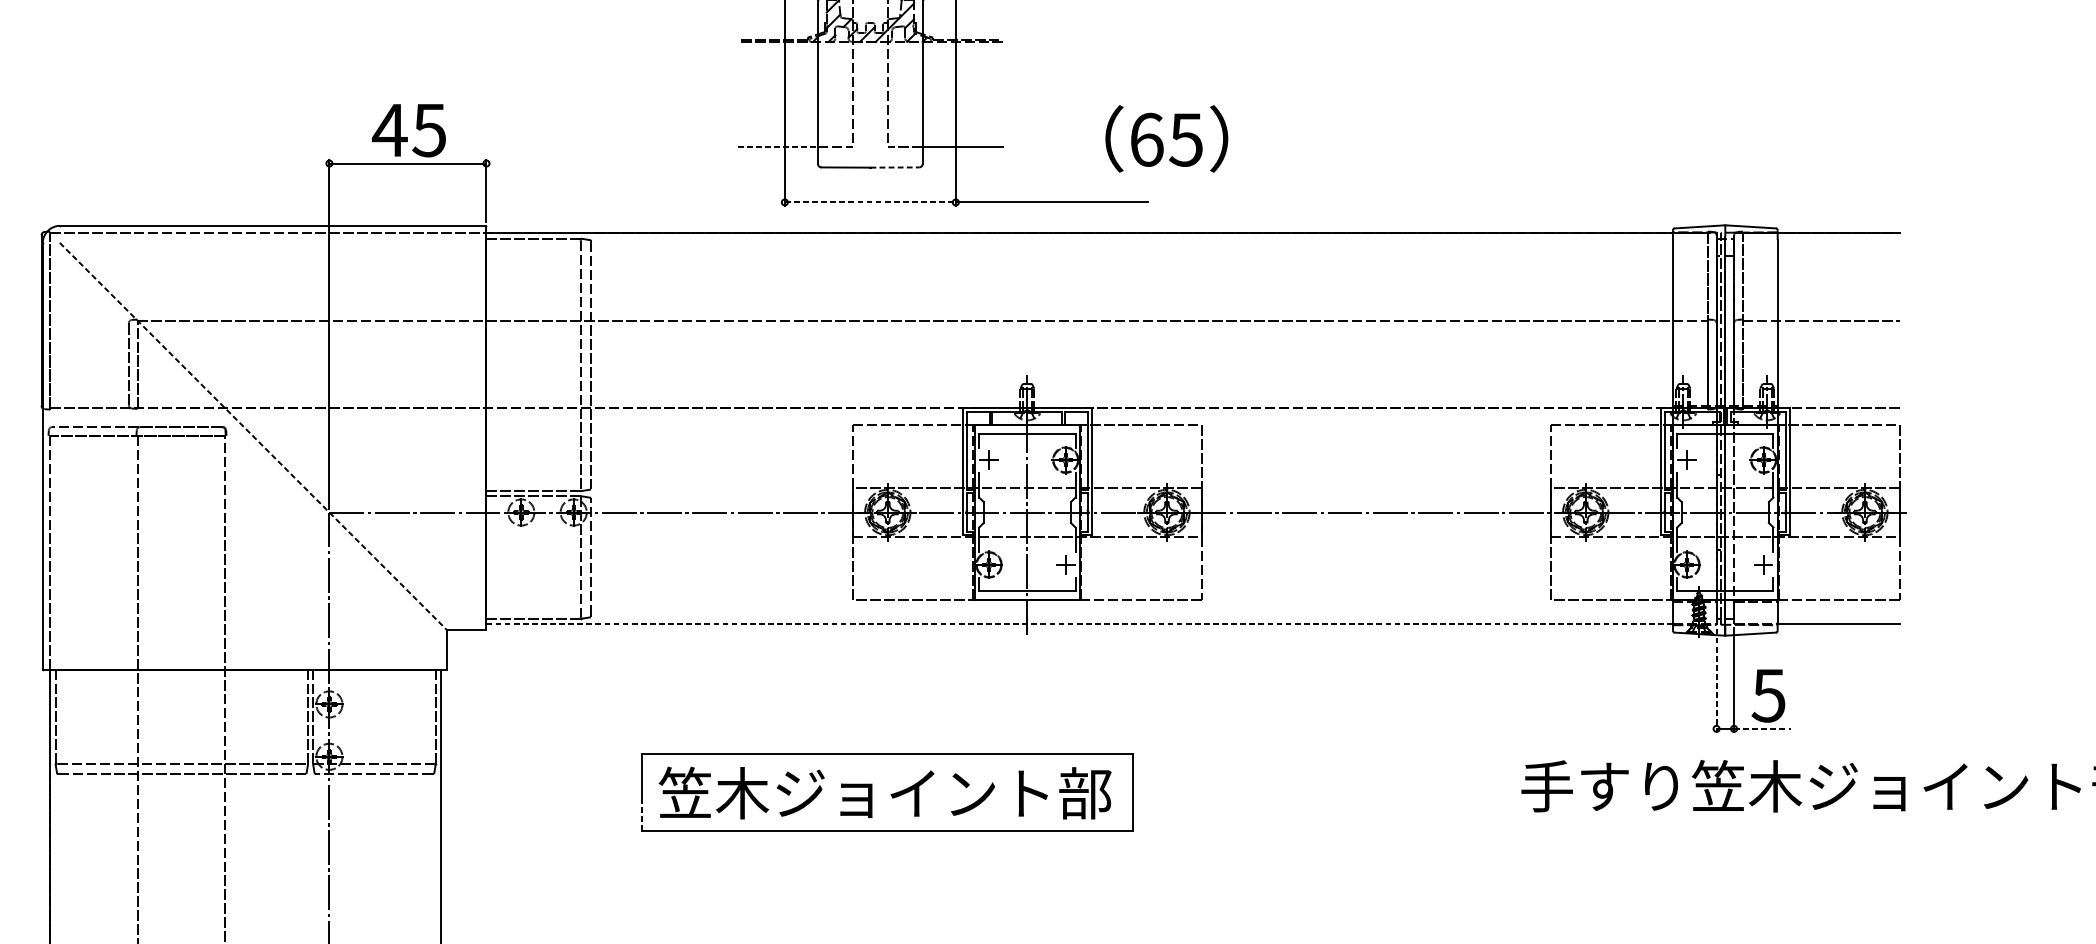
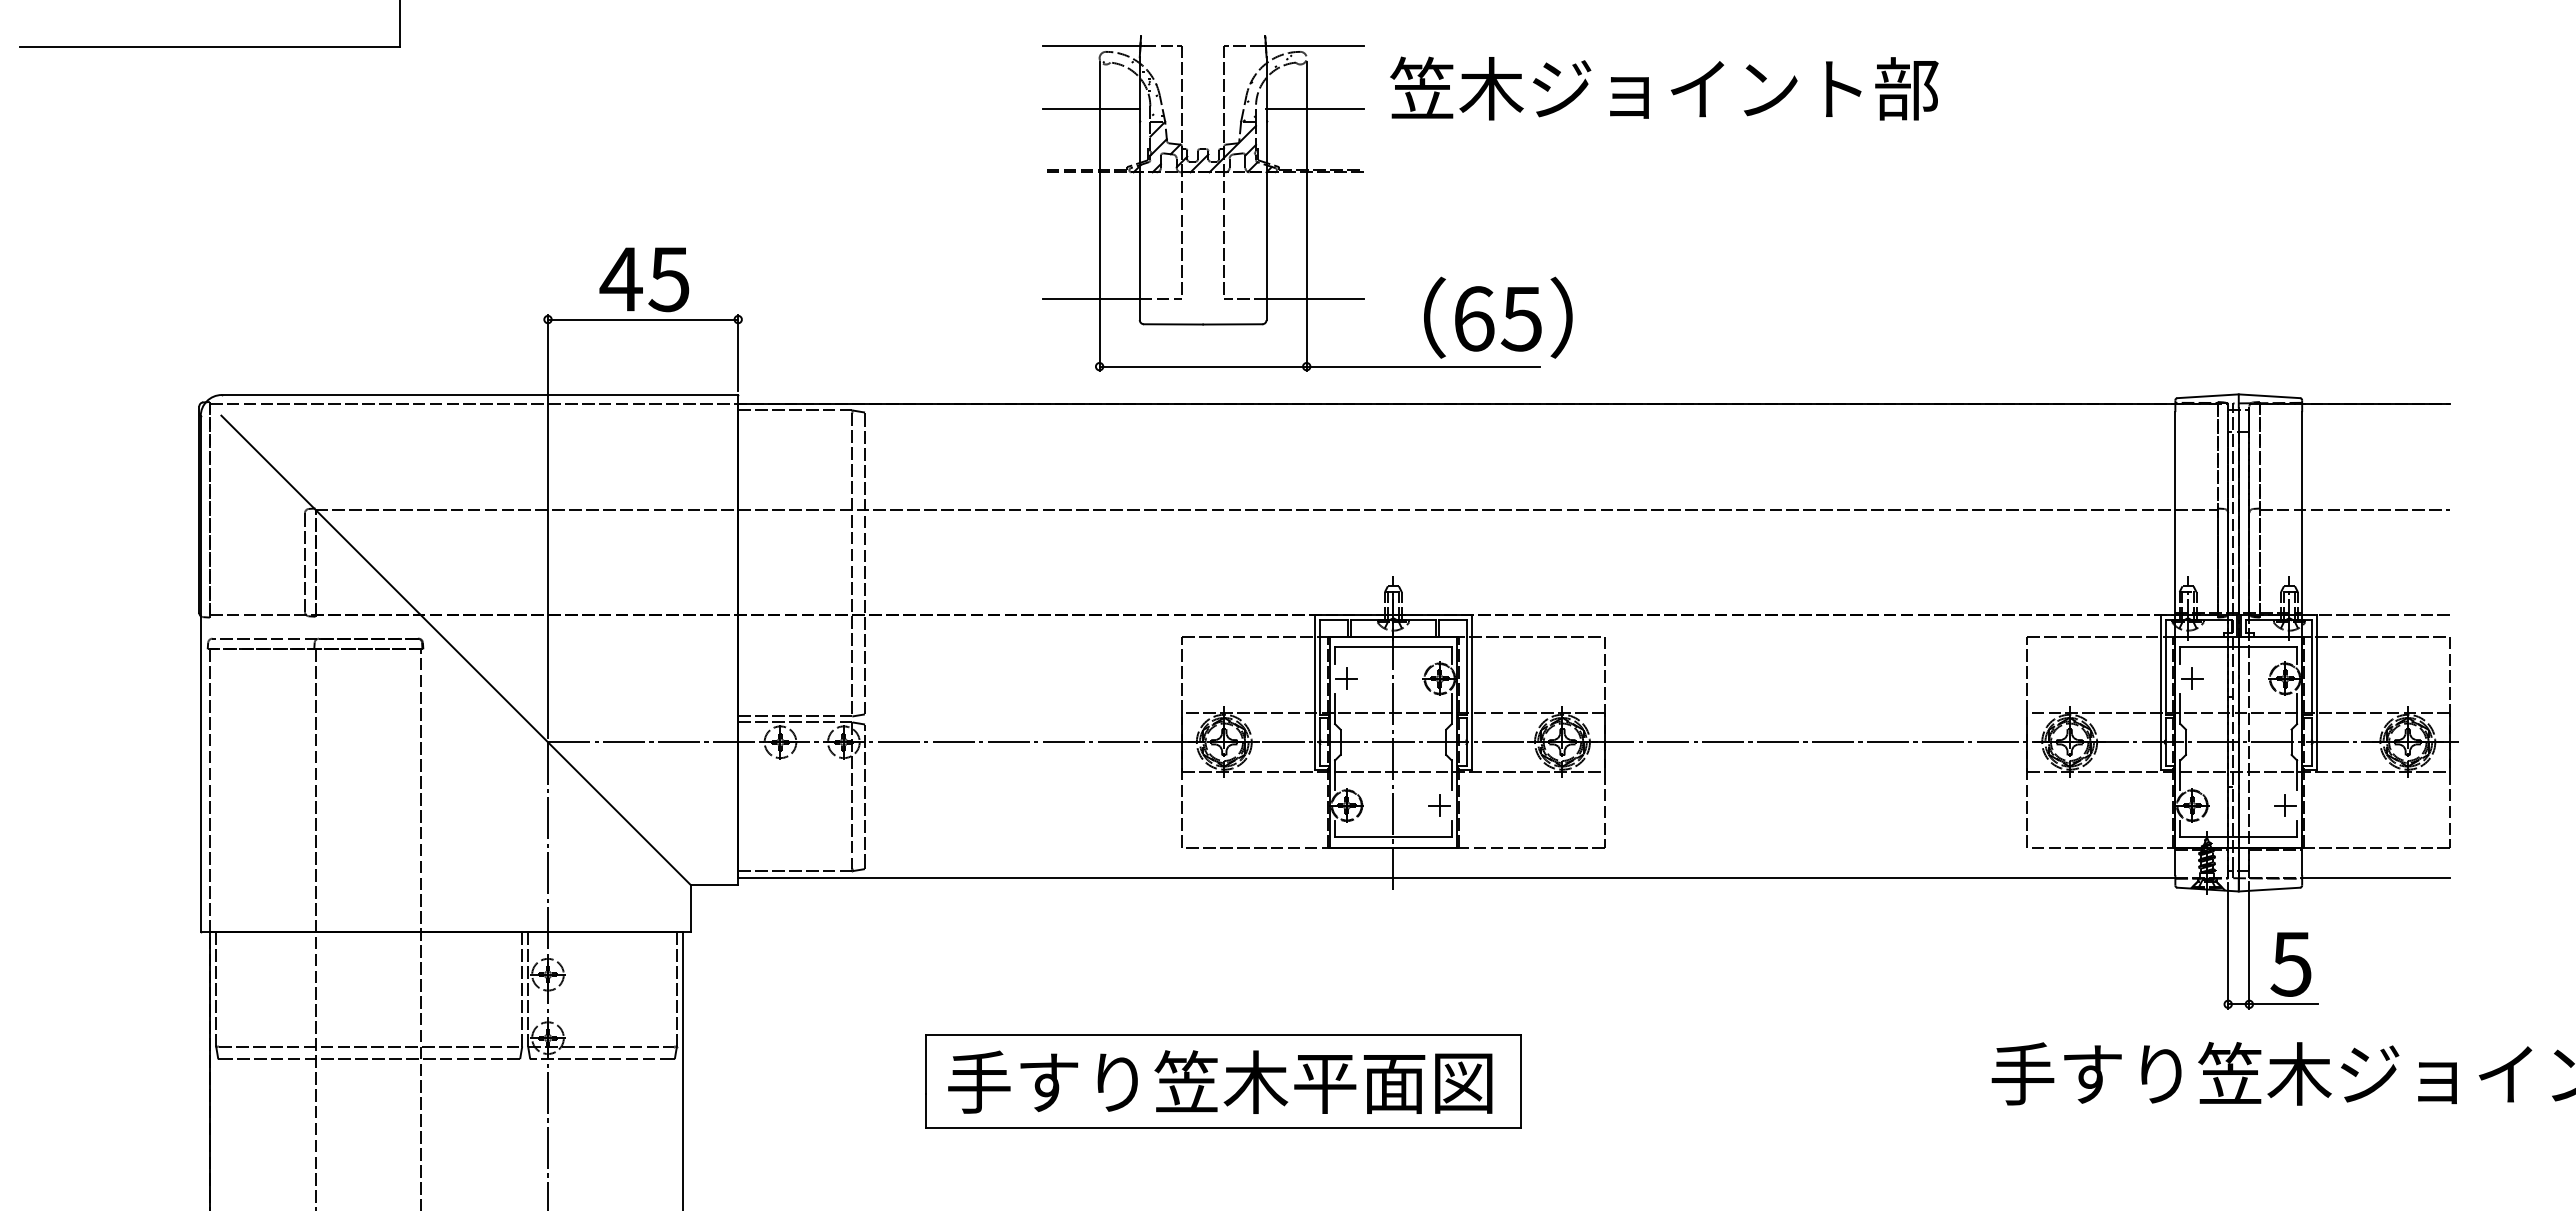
text: (1167, 138) -> (1498, 317), moved
line: (778, 146) -> (1091, 299), dashed -> solid
line: (894, 167) -> (1232, 324), dashed -> solid
line: (870, 202) -> (1203, 366), dashed -> solid
line: (253, 436) -> (456, 650), dashed -> solid
line: (1079, 624) -> (1456, 877), dashed -> solid
line: (1716, 680) -> (2228, 945), dashed -> solid
line: (1763, 729) -> (2284, 1004), dashed -> solid
text: (884, 793) -> (1220, 1082), 笠木ジョイント部 -> 手すり笠木平面図
line: (641, 817) -> (926, 1111), dashed -> solid

